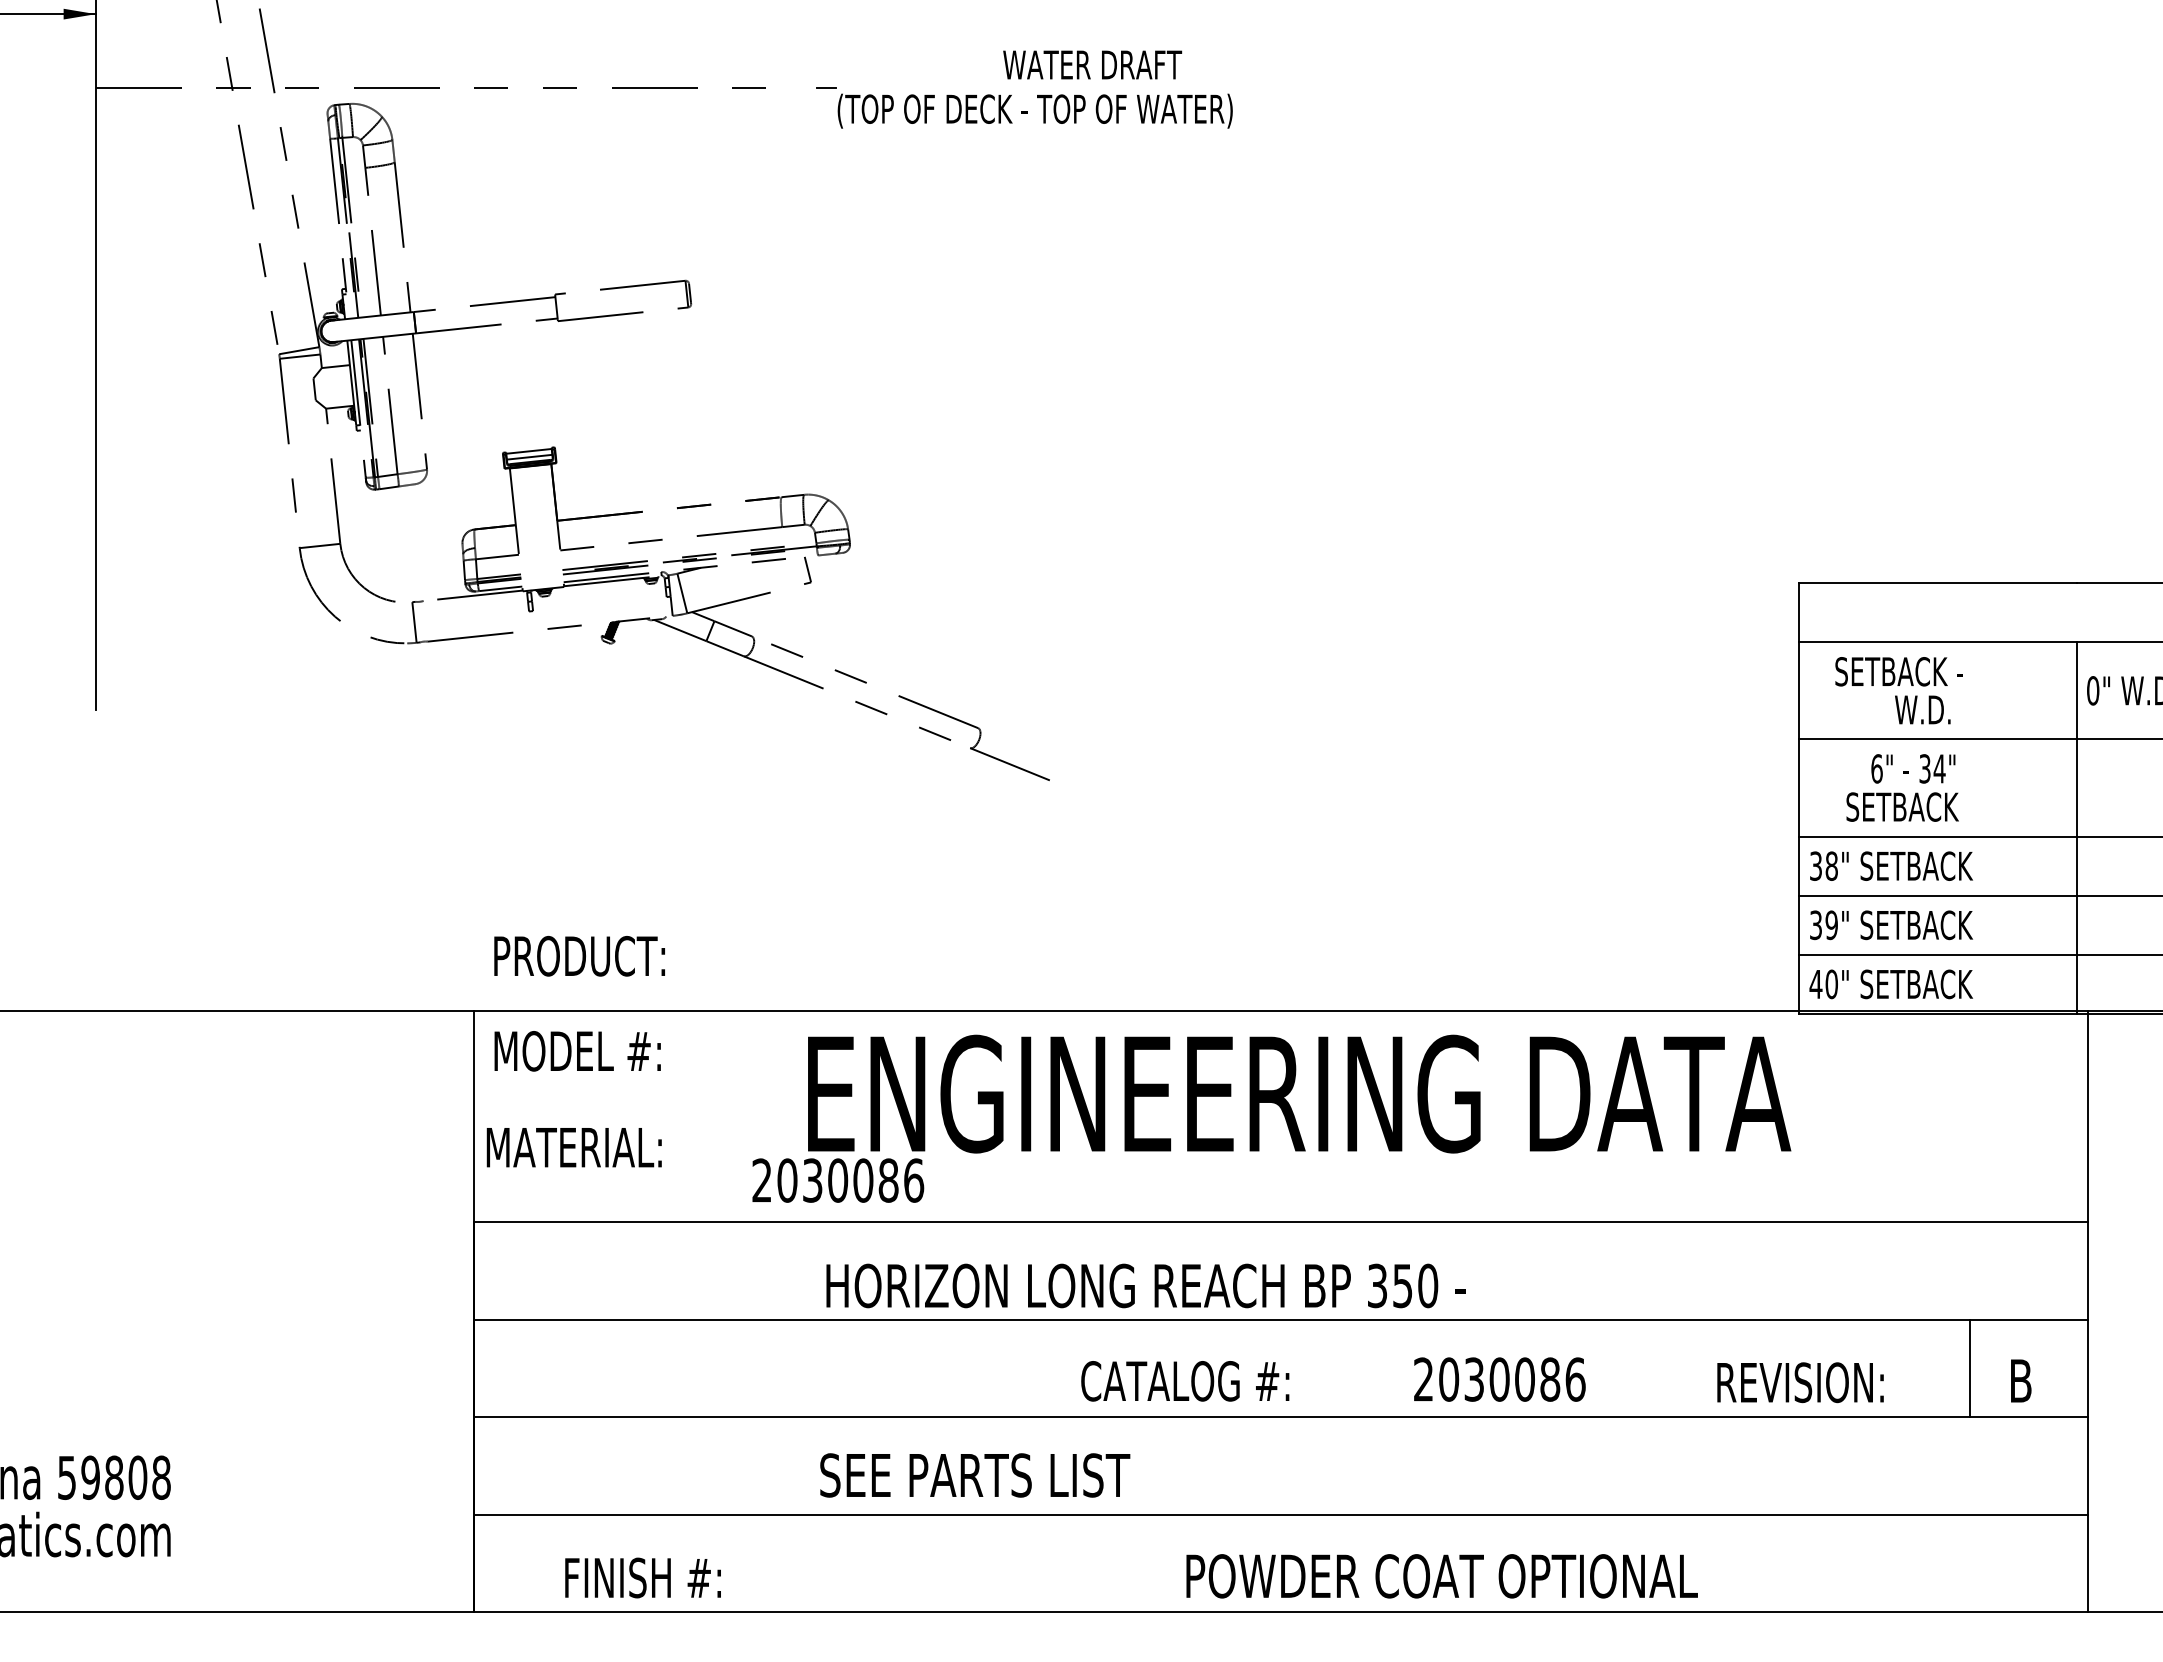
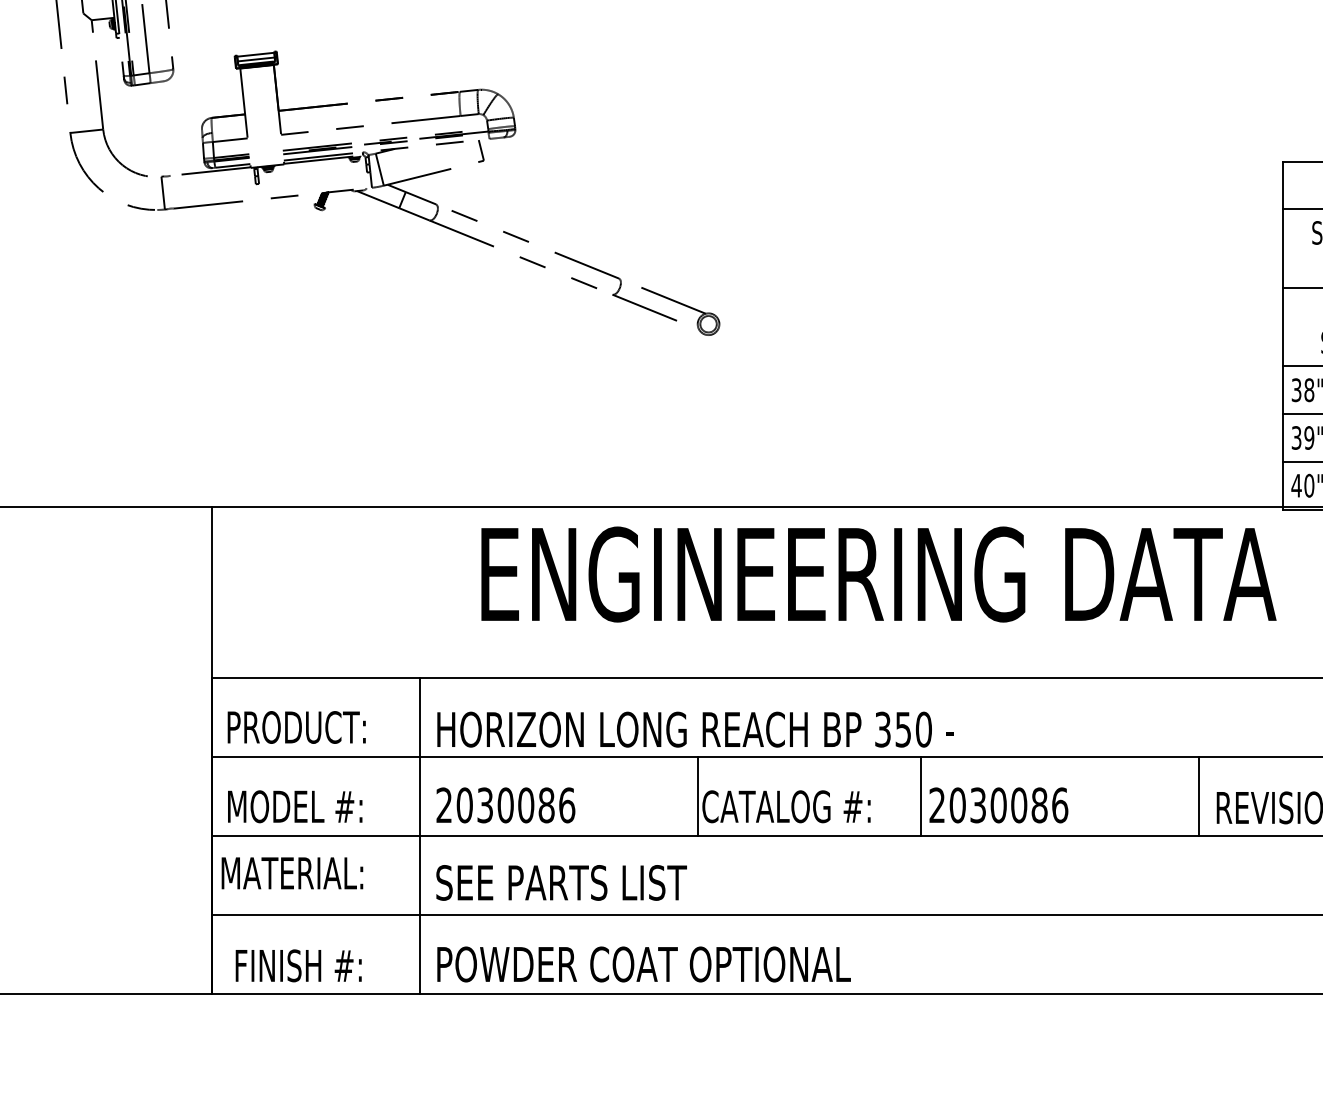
part: (1057, 761) -> (683, 305), added
text: (579, 956) -> (296, 727), moved
text: (577, 1051) -> (295, 806), moved
text: (573, 1147) -> (291, 873), moved
text: (838, 1180) -> (506, 805), moved
text: (1145, 1285) -> (695, 729), moved
line: (1076, 1368) -> (698, 796), added
line: (1351, 1368) -> (920, 796), added
line: (1694, 1368) -> (1198, 796), added
text: (1499, 1379) -> (998, 805), moved
line: (732, 1417) -> (420, 836), added
text: (975, 1475) -> (561, 882), moved
text: (1441, 1576) -> (643, 964), moved
text: (642, 1577) -> (298, 965), moved

